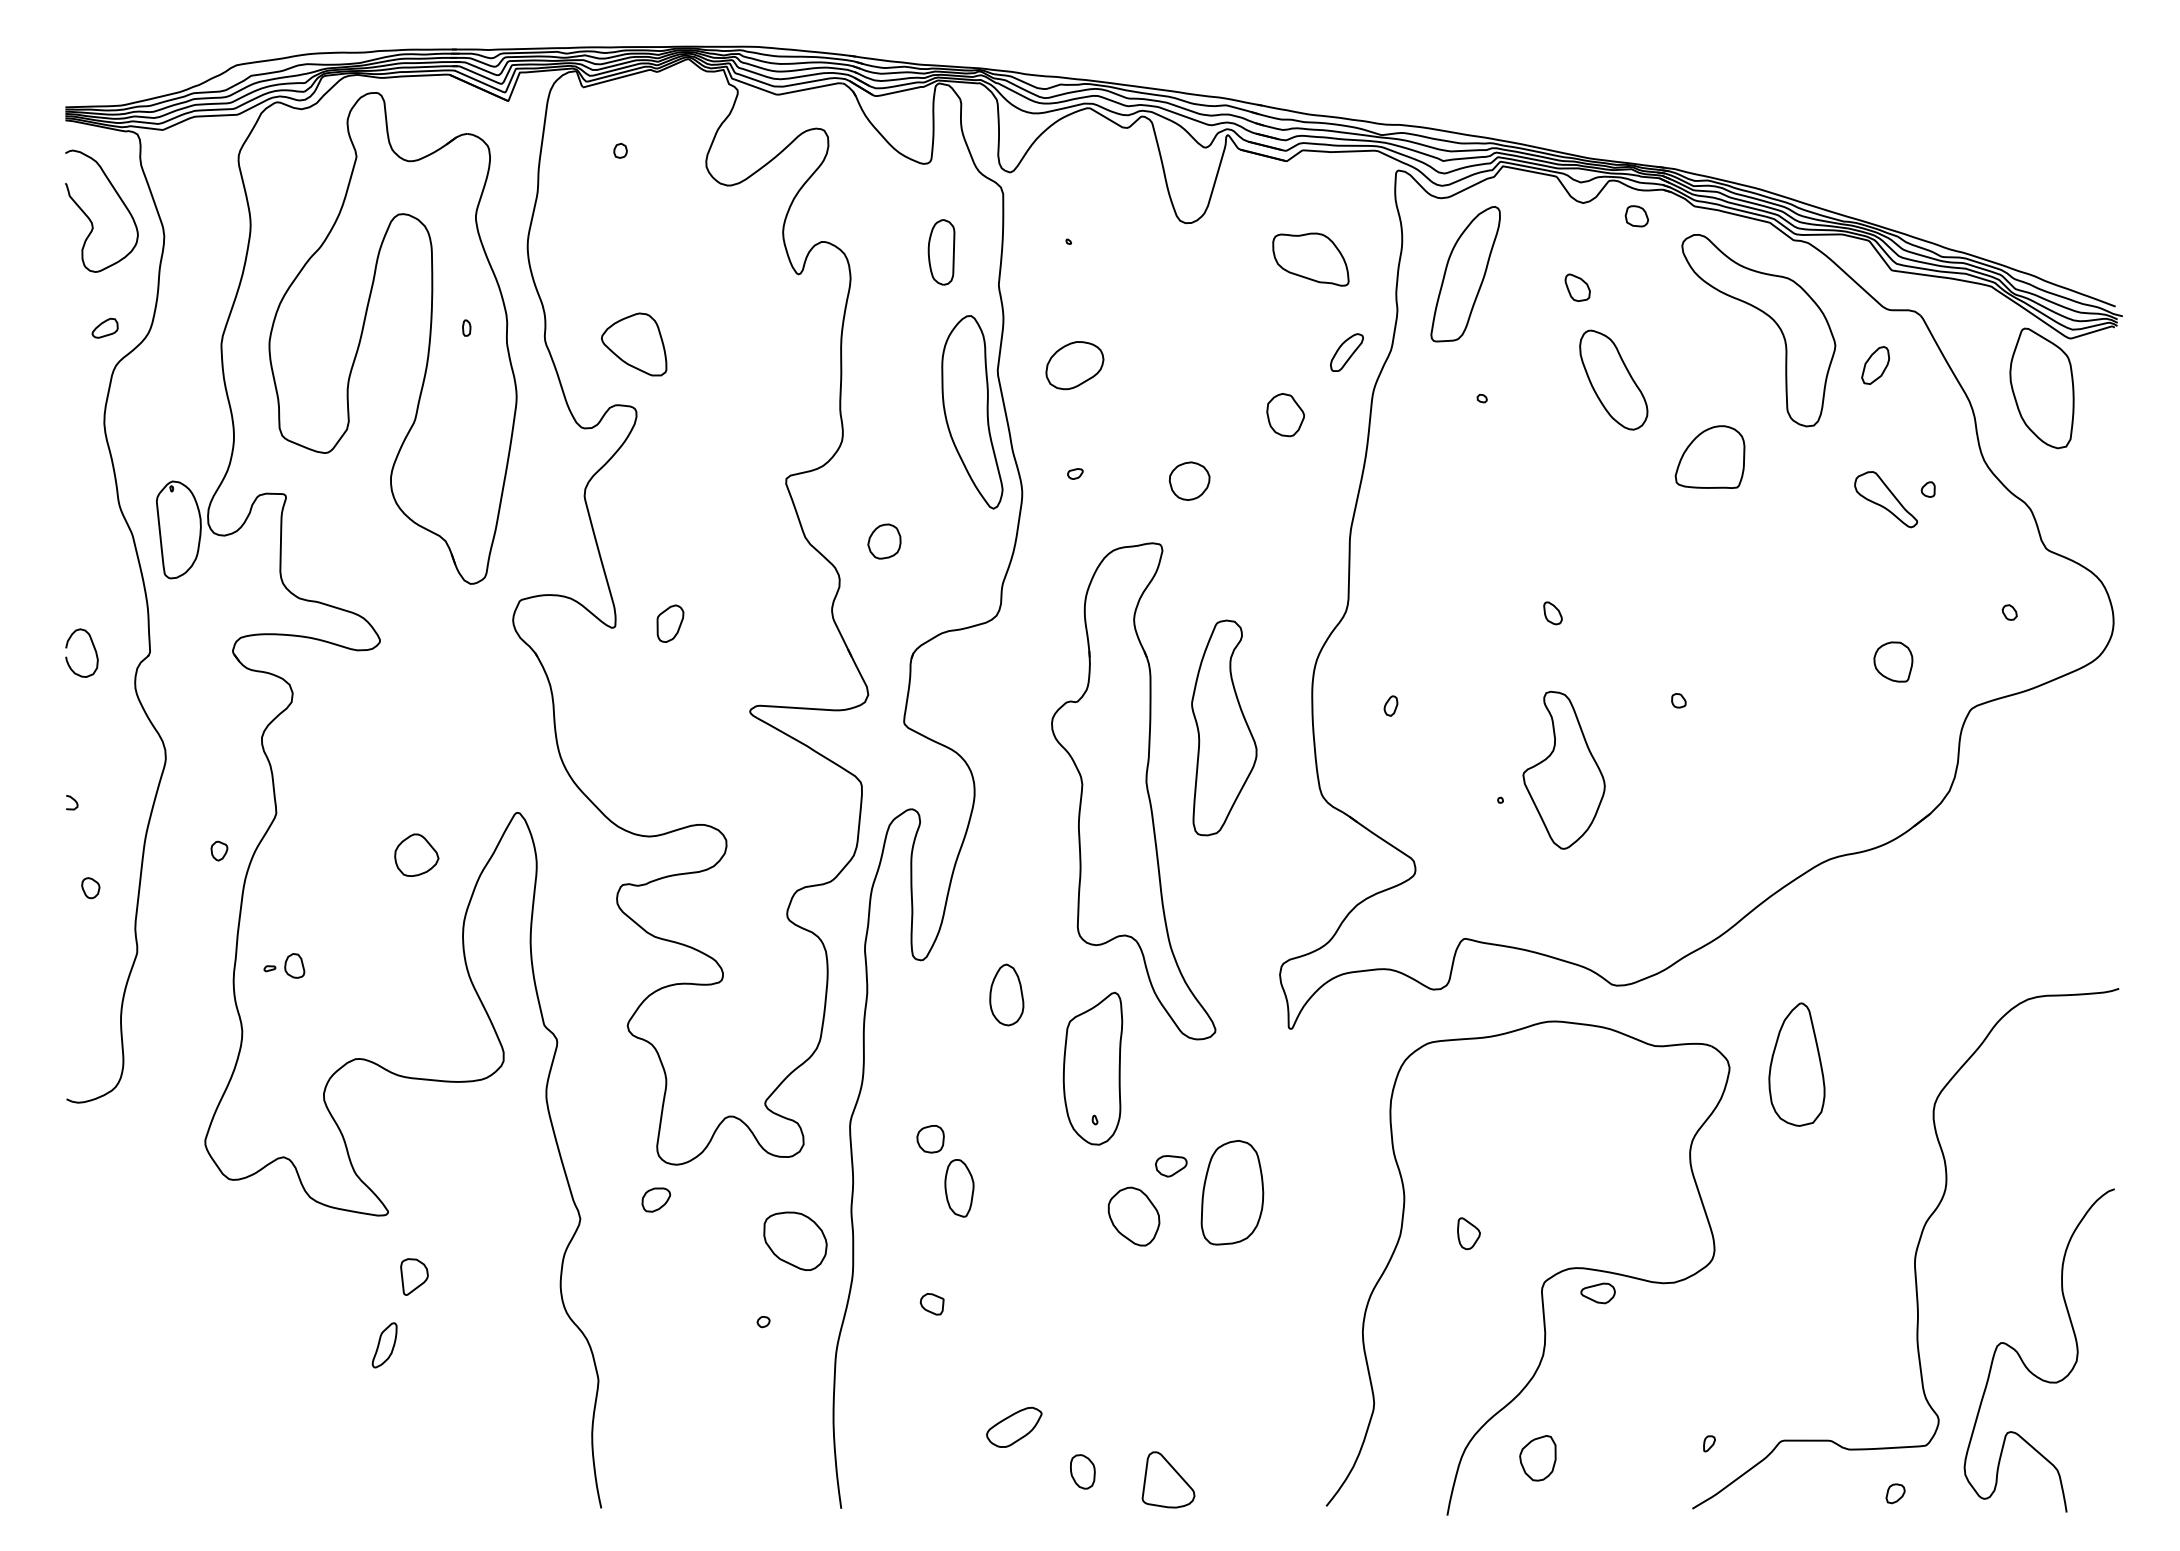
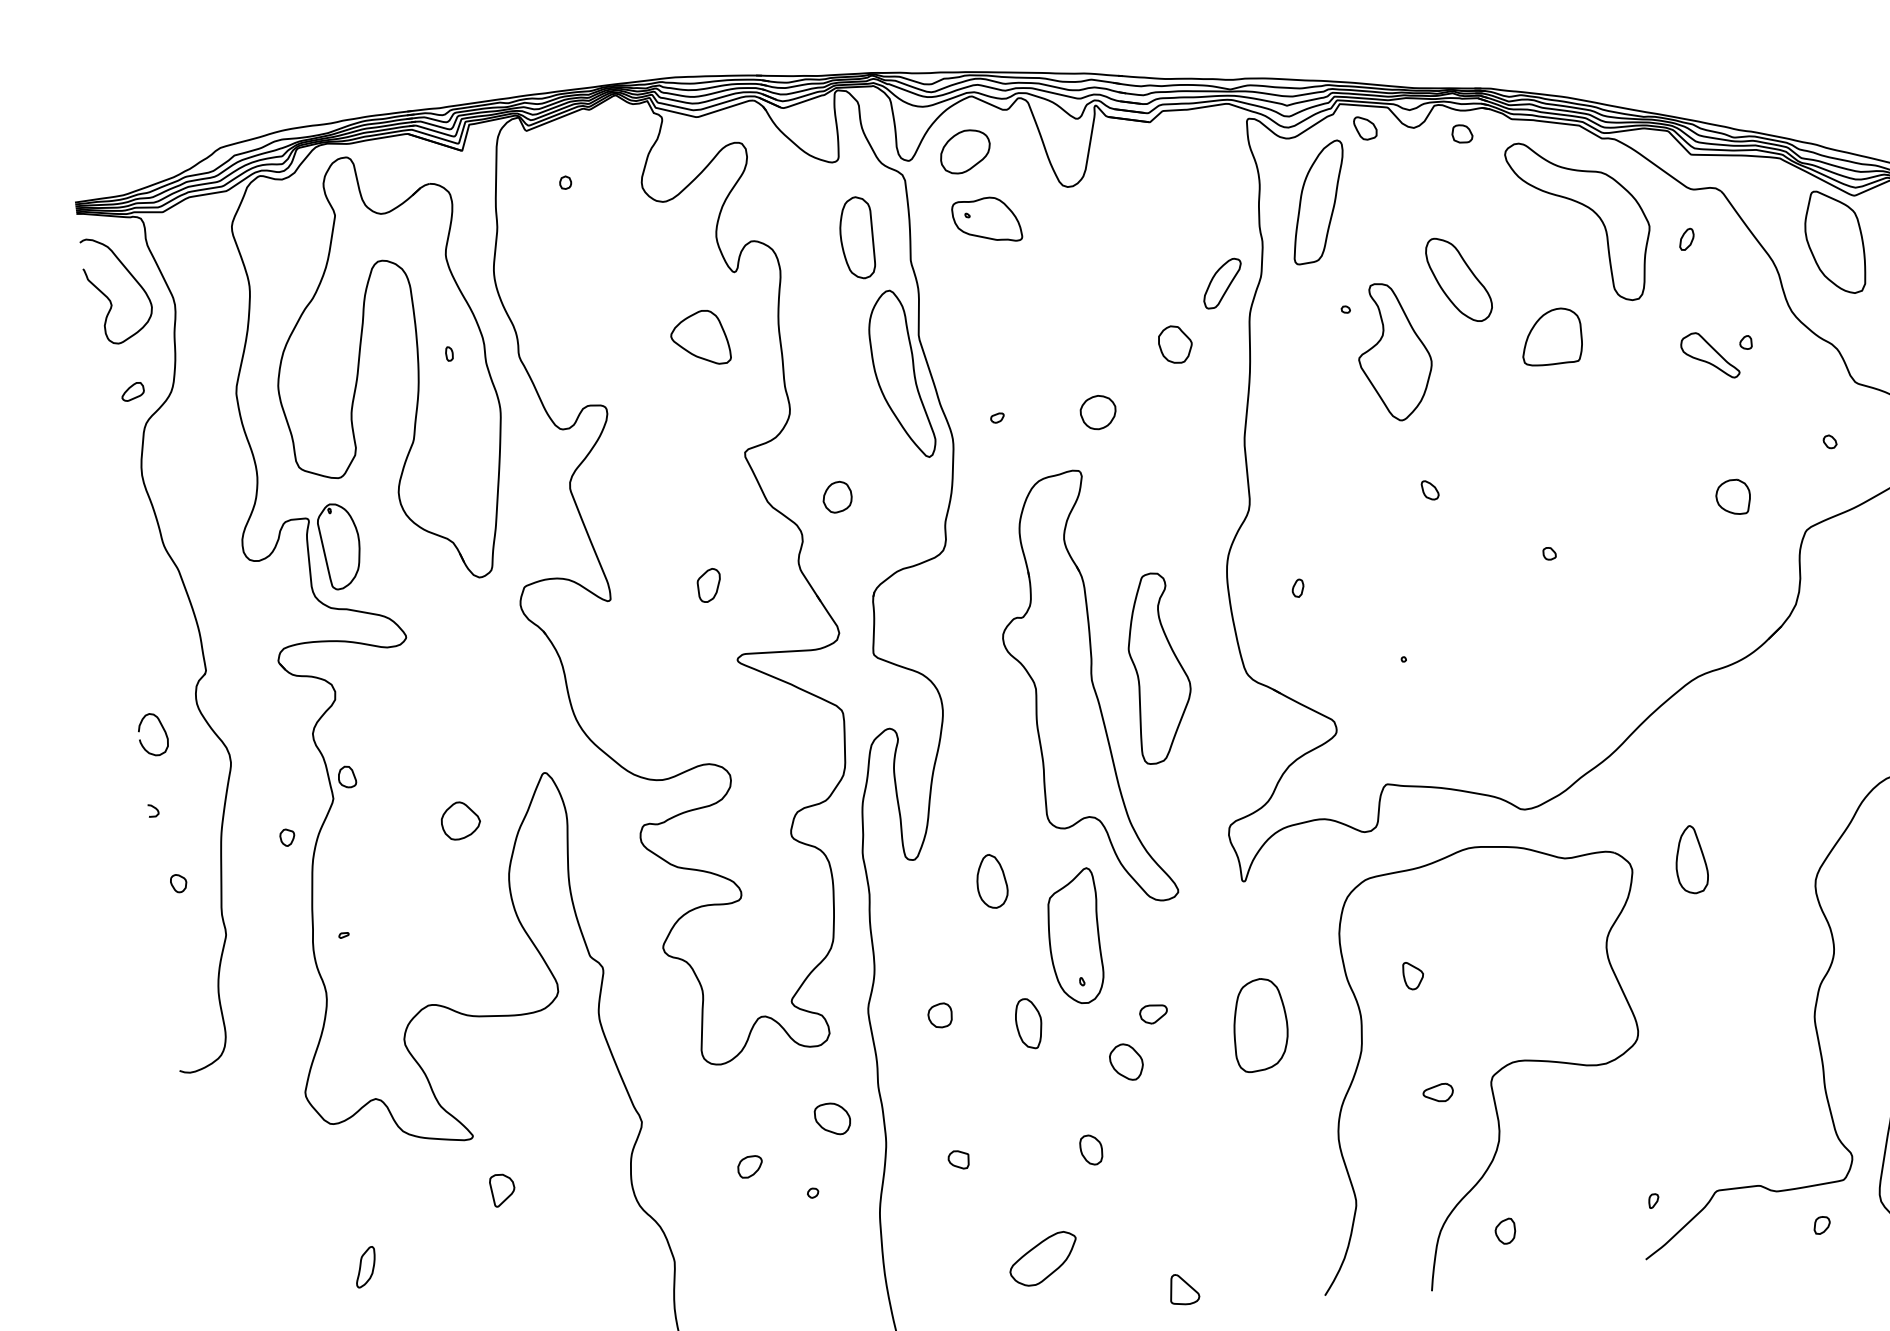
part: (941, 252) -> (857, 238), size x1.43
part: (1310, 259) -> (986, 220), moved
part: (1577, 287) -> (1365, 127), moved
part: (634, 344) -> (700, 338), moved
part: (1346, 352) -> (1222, 283), size x1.43
part: (1875, 364) -> (1686, 238), size x0.62
part: (1074, 365) -> (964, 151), moved
part: (178, 529) -> (339, 545), moved
part: (670, 623) -> (709, 585), moved
curve: (93, 648) -> (162, 729), moved
part: (1224, 727) -> (1159, 667), moved
part: (1563, 769) -> (1393, 350), moved
part: (294, 965) -> (346, 776), moved
part: (1796, 1064) -> (1690, 859), size x0.62
part: (959, 1188) -> (1029, 1023), moved
part: (1232, 1192) -> (1260, 1024), moved
part: (656, 1199) -> (750, 1166), moved
part: (1134, 1216) -> (1126, 1062), size x0.71
part: (1468, 1233) -> (1413, 975), moved
part: (795, 1241) -> (832, 1119), size x0.62
part: (1597, 1293) -> (1437, 1093), moved
part: (384, 1345) -> (365, 1267), moved
part: (1014, 1427) -> (1043, 1259), size x1.43
part: (1538, 1457) -> (1505, 1230), size x0.62
part: (1082, 1471) -> (1091, 1149), moved
part: (1168, 1480) -> (1184, 1289), size x0.62

